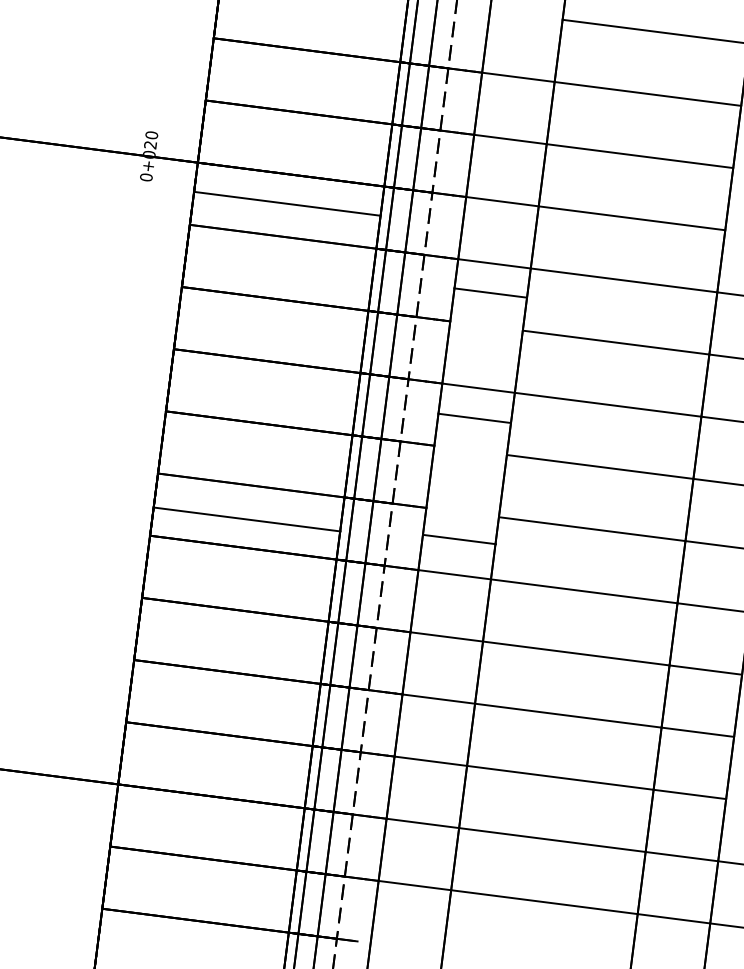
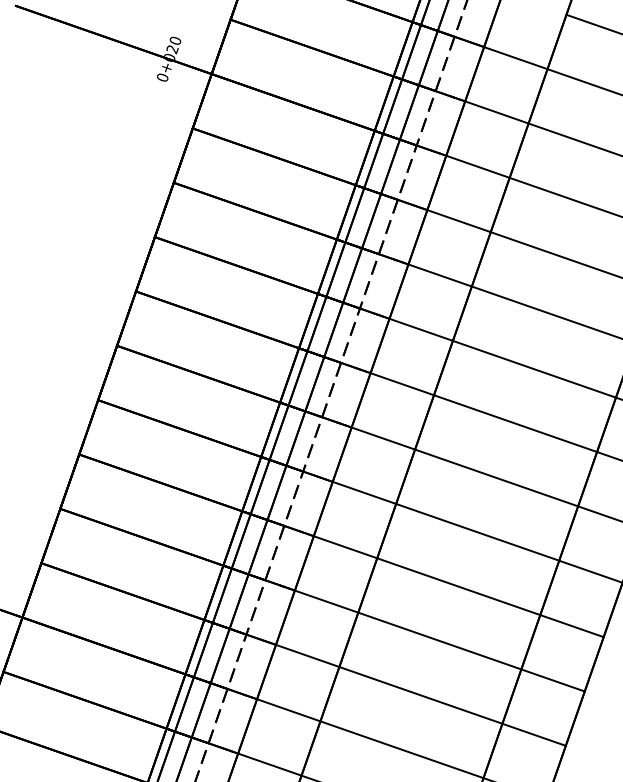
line: (286, 203) -> (273, 156), moved
line: (490, 292) -> (440, 275), moved
line: (474, 418) -> (402, 384), moved
line: (247, 519) -> (198, 374), moved
line: (459, 539) -> (383, 438), moved

